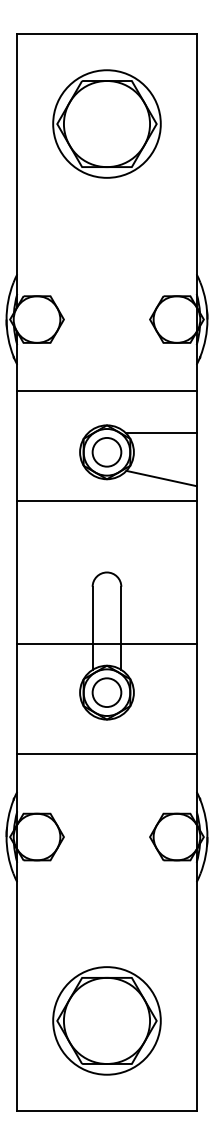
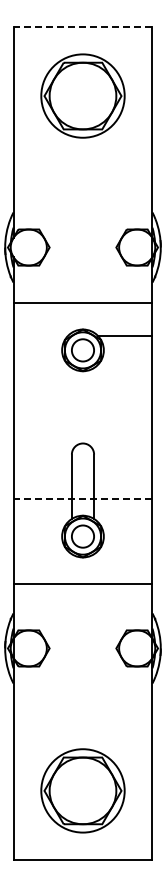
line: (106, 34) -> (82, 26), solid -> dashed
line: (161, 478) -> (125, 370), removed
line: (106, 500) -> (82, 387), removed
line: (106, 644) -> (82, 499), solid -> dashed

